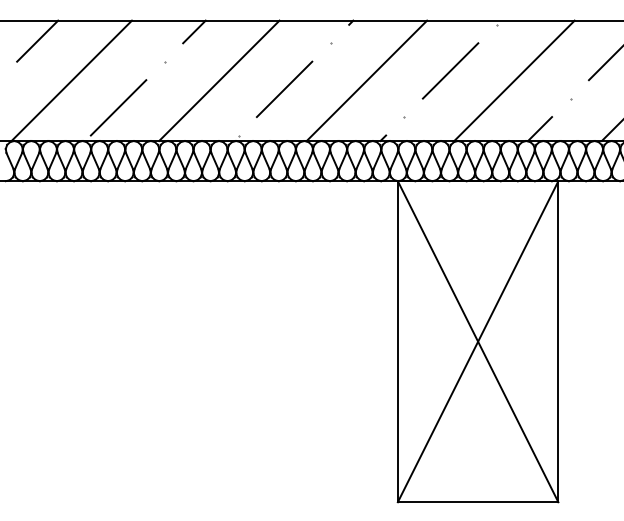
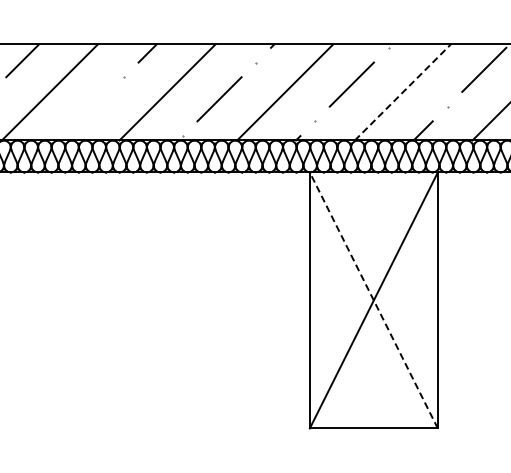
line: (514, 80) -> (402, 92), solid -> dashed
line: (119, 107) -> (87, 113), removed
line: (477, 341) -> (373, 300), solid -> dashed

